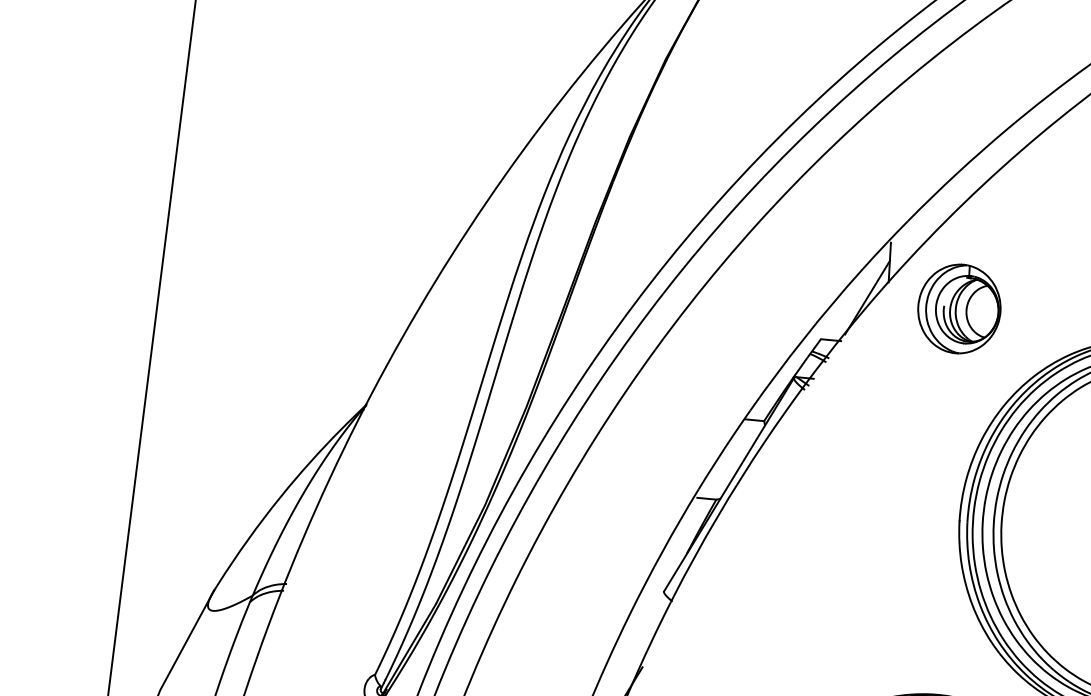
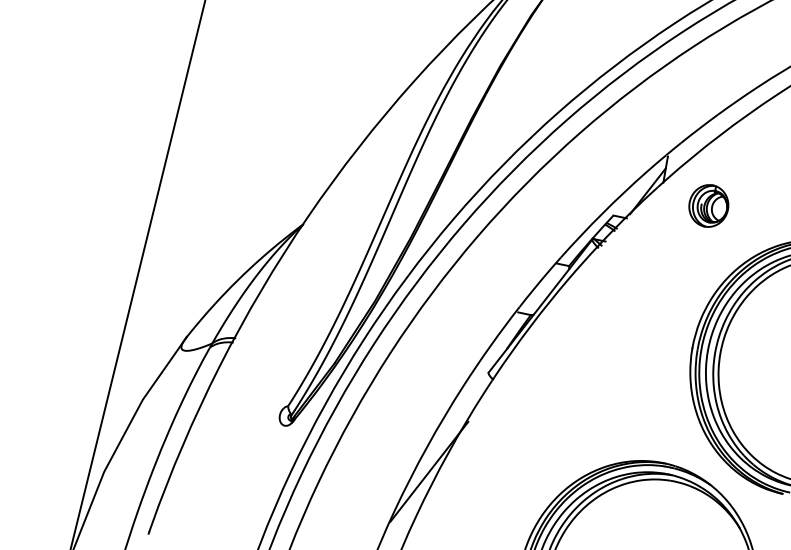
part: (958, 308) -> (708, 205), size x0.7

